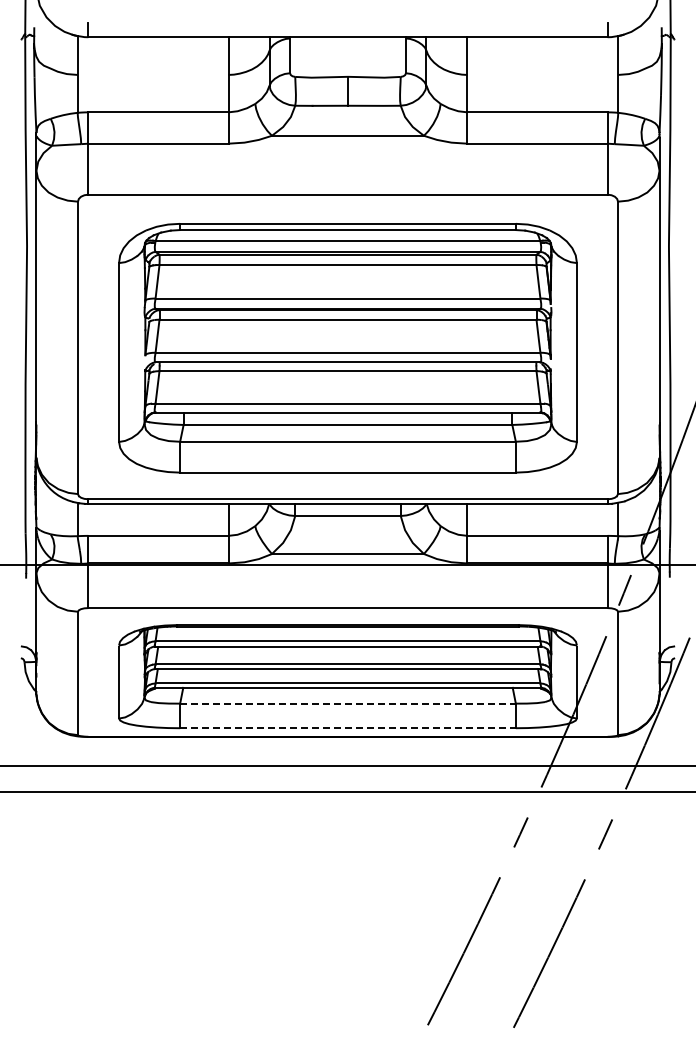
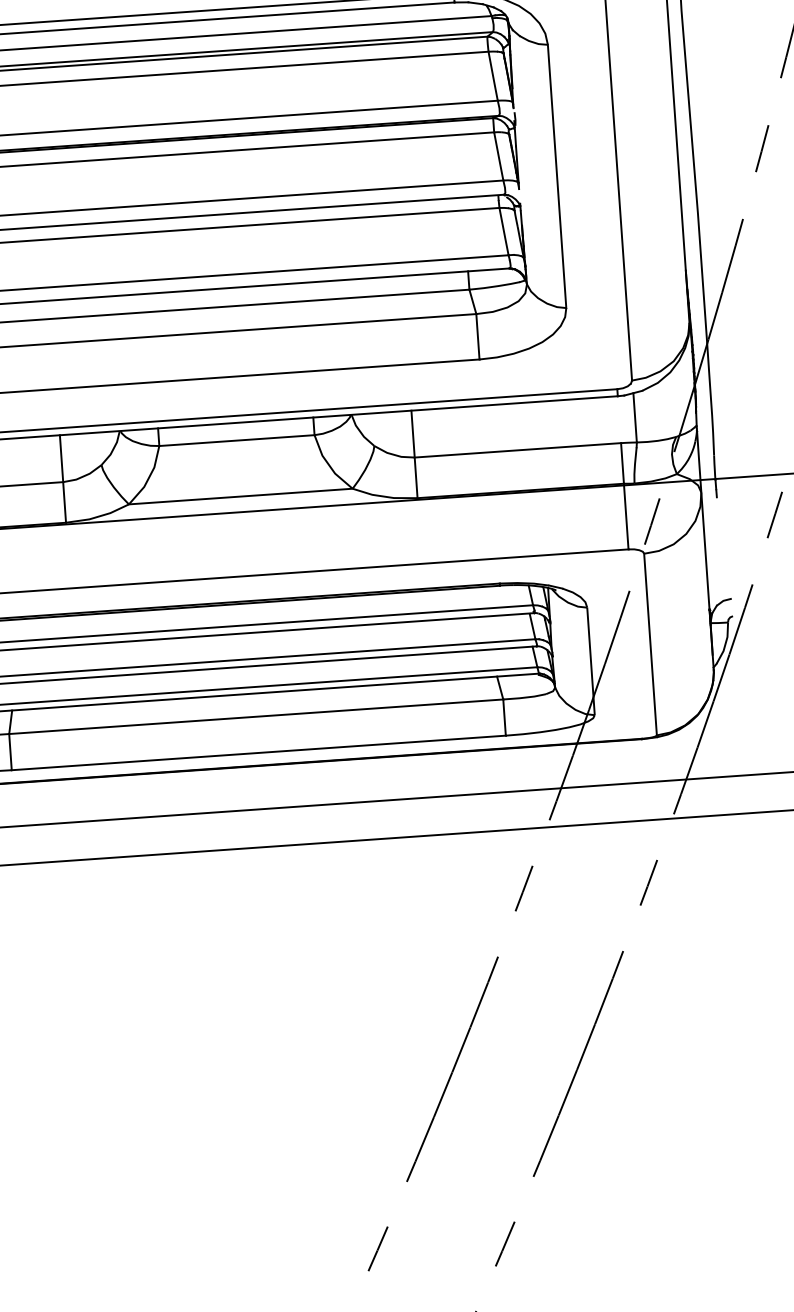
line: (348, 703) -> (256, 716), dashed -> solid
line: (348, 728) -> (259, 753), dashed -> solid

